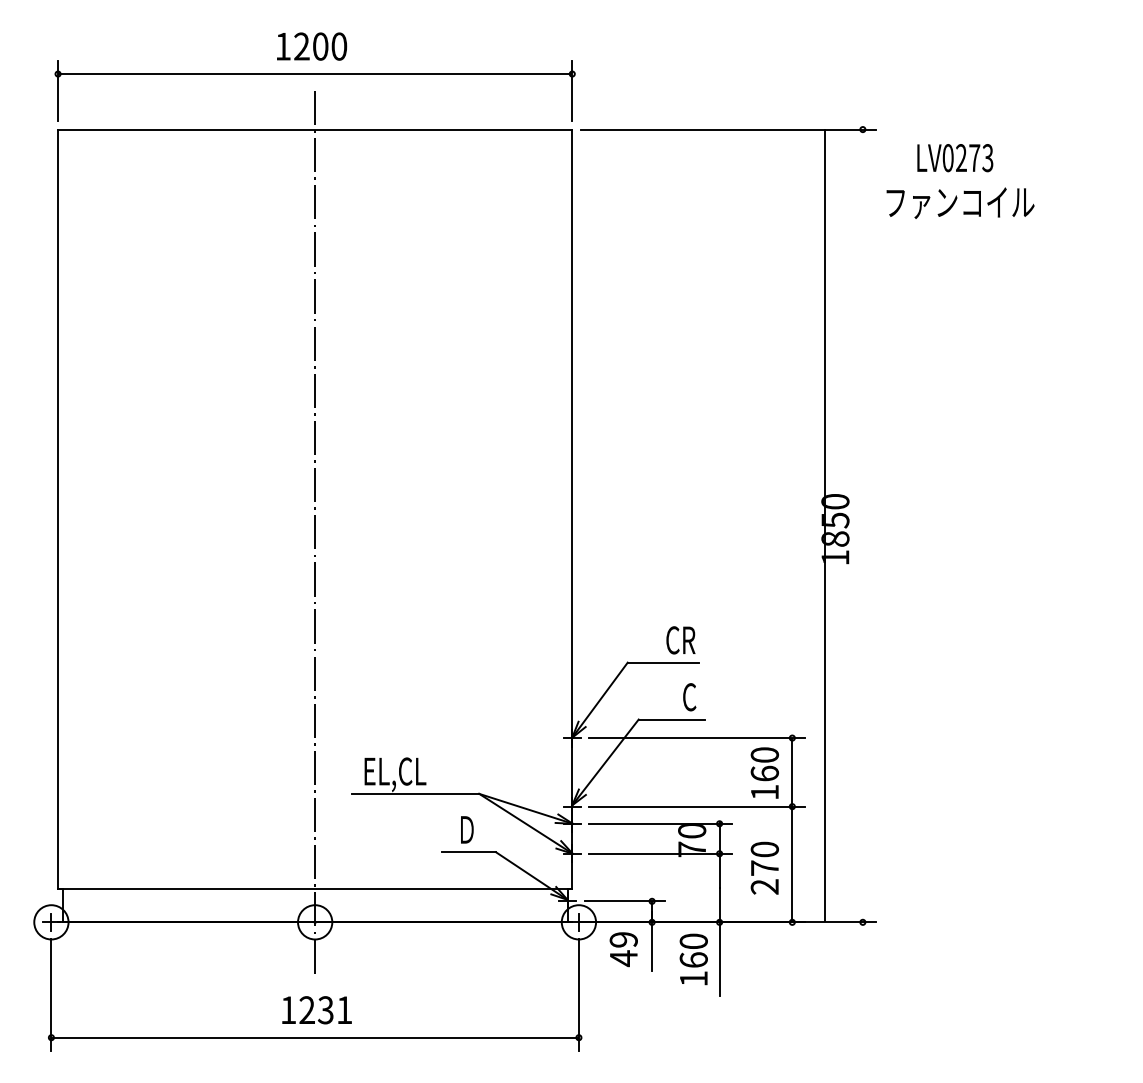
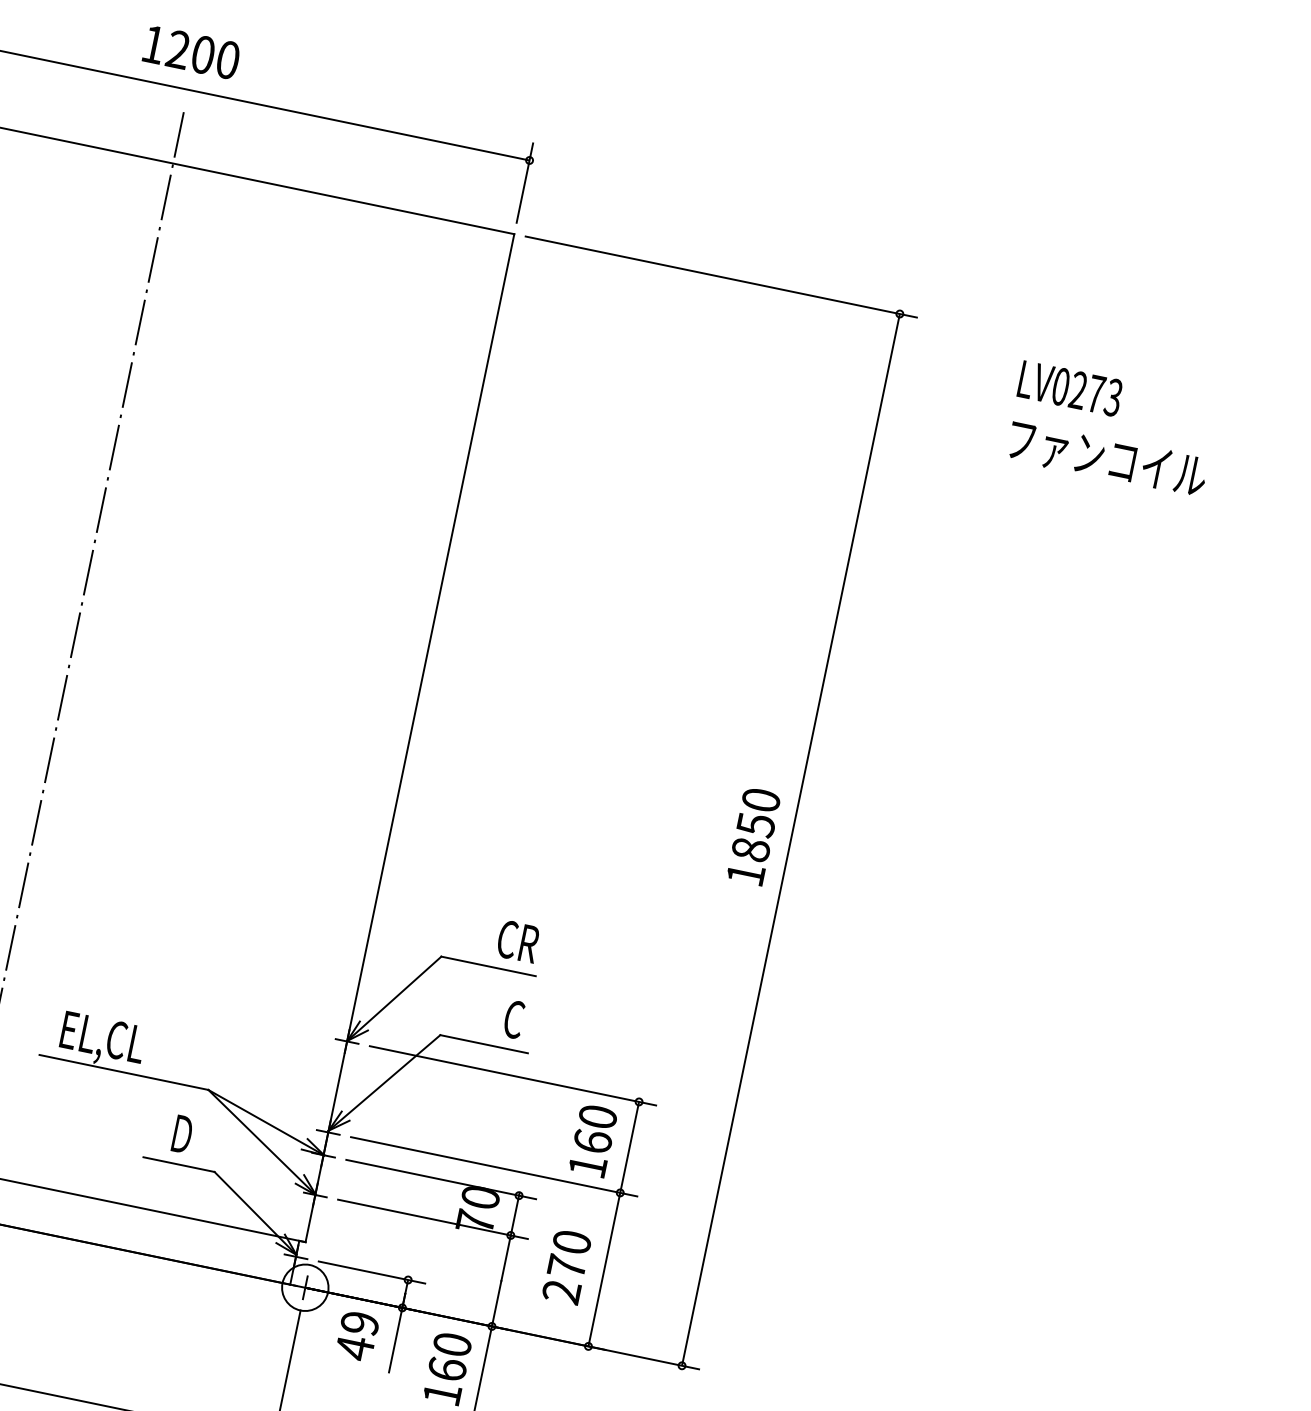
text: (955, 158) -> (1070, 389), moved
text: (960, 202) -> (1107, 457), moved
line: (824, 525) -> (790, 839), moved

